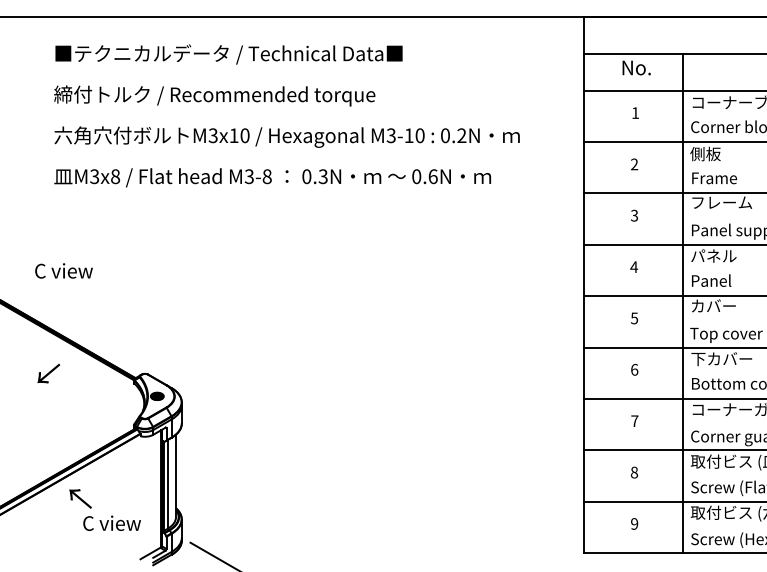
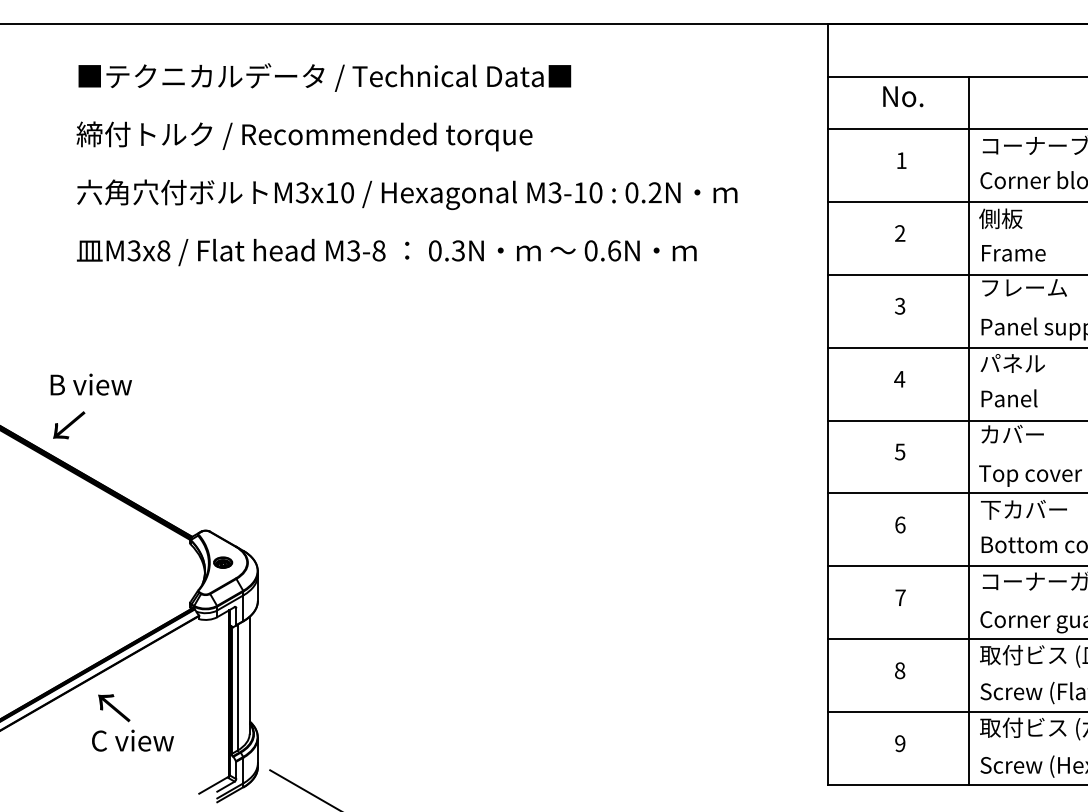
text: (63, 270) -> (90, 384), C view -> B view
text: (49, 373) -> (69, 425), moved
text: (111, 523) -> (132, 740), moved

